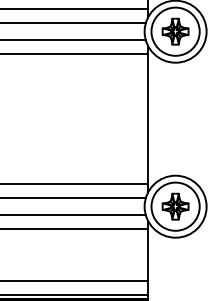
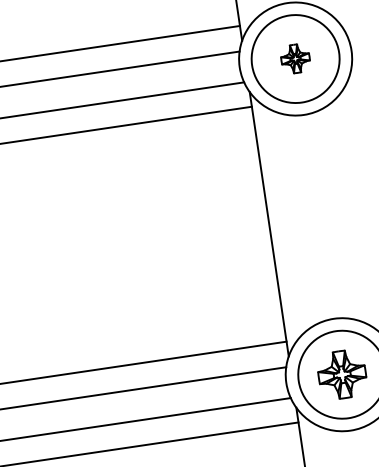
part: (175, 31) -> (295, 58), size x0.6

